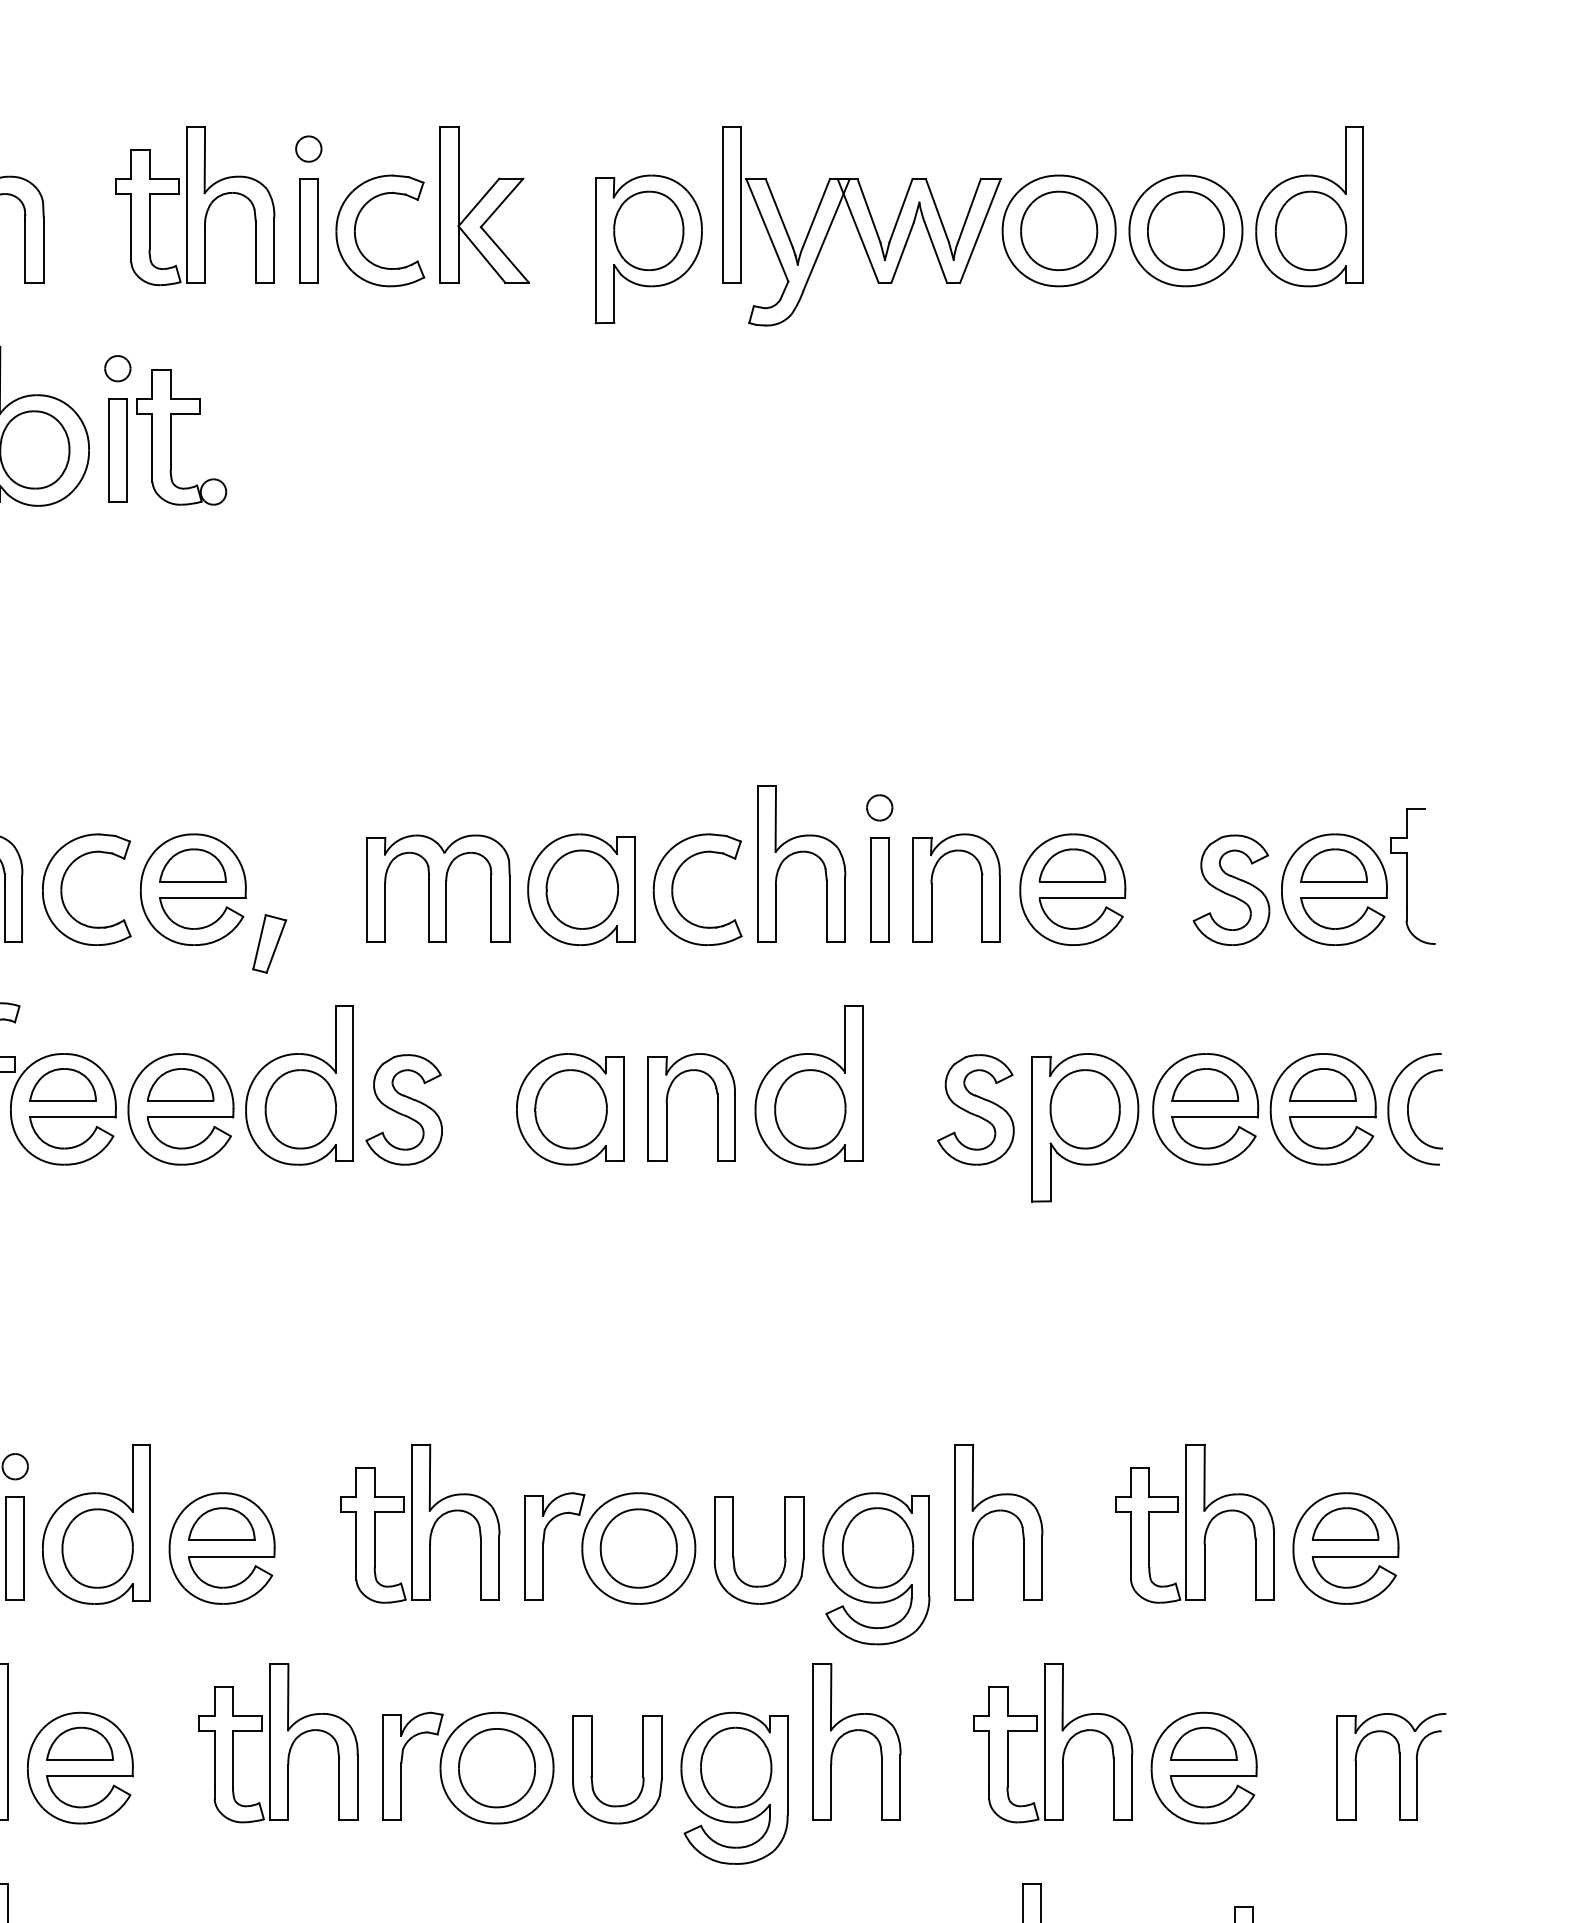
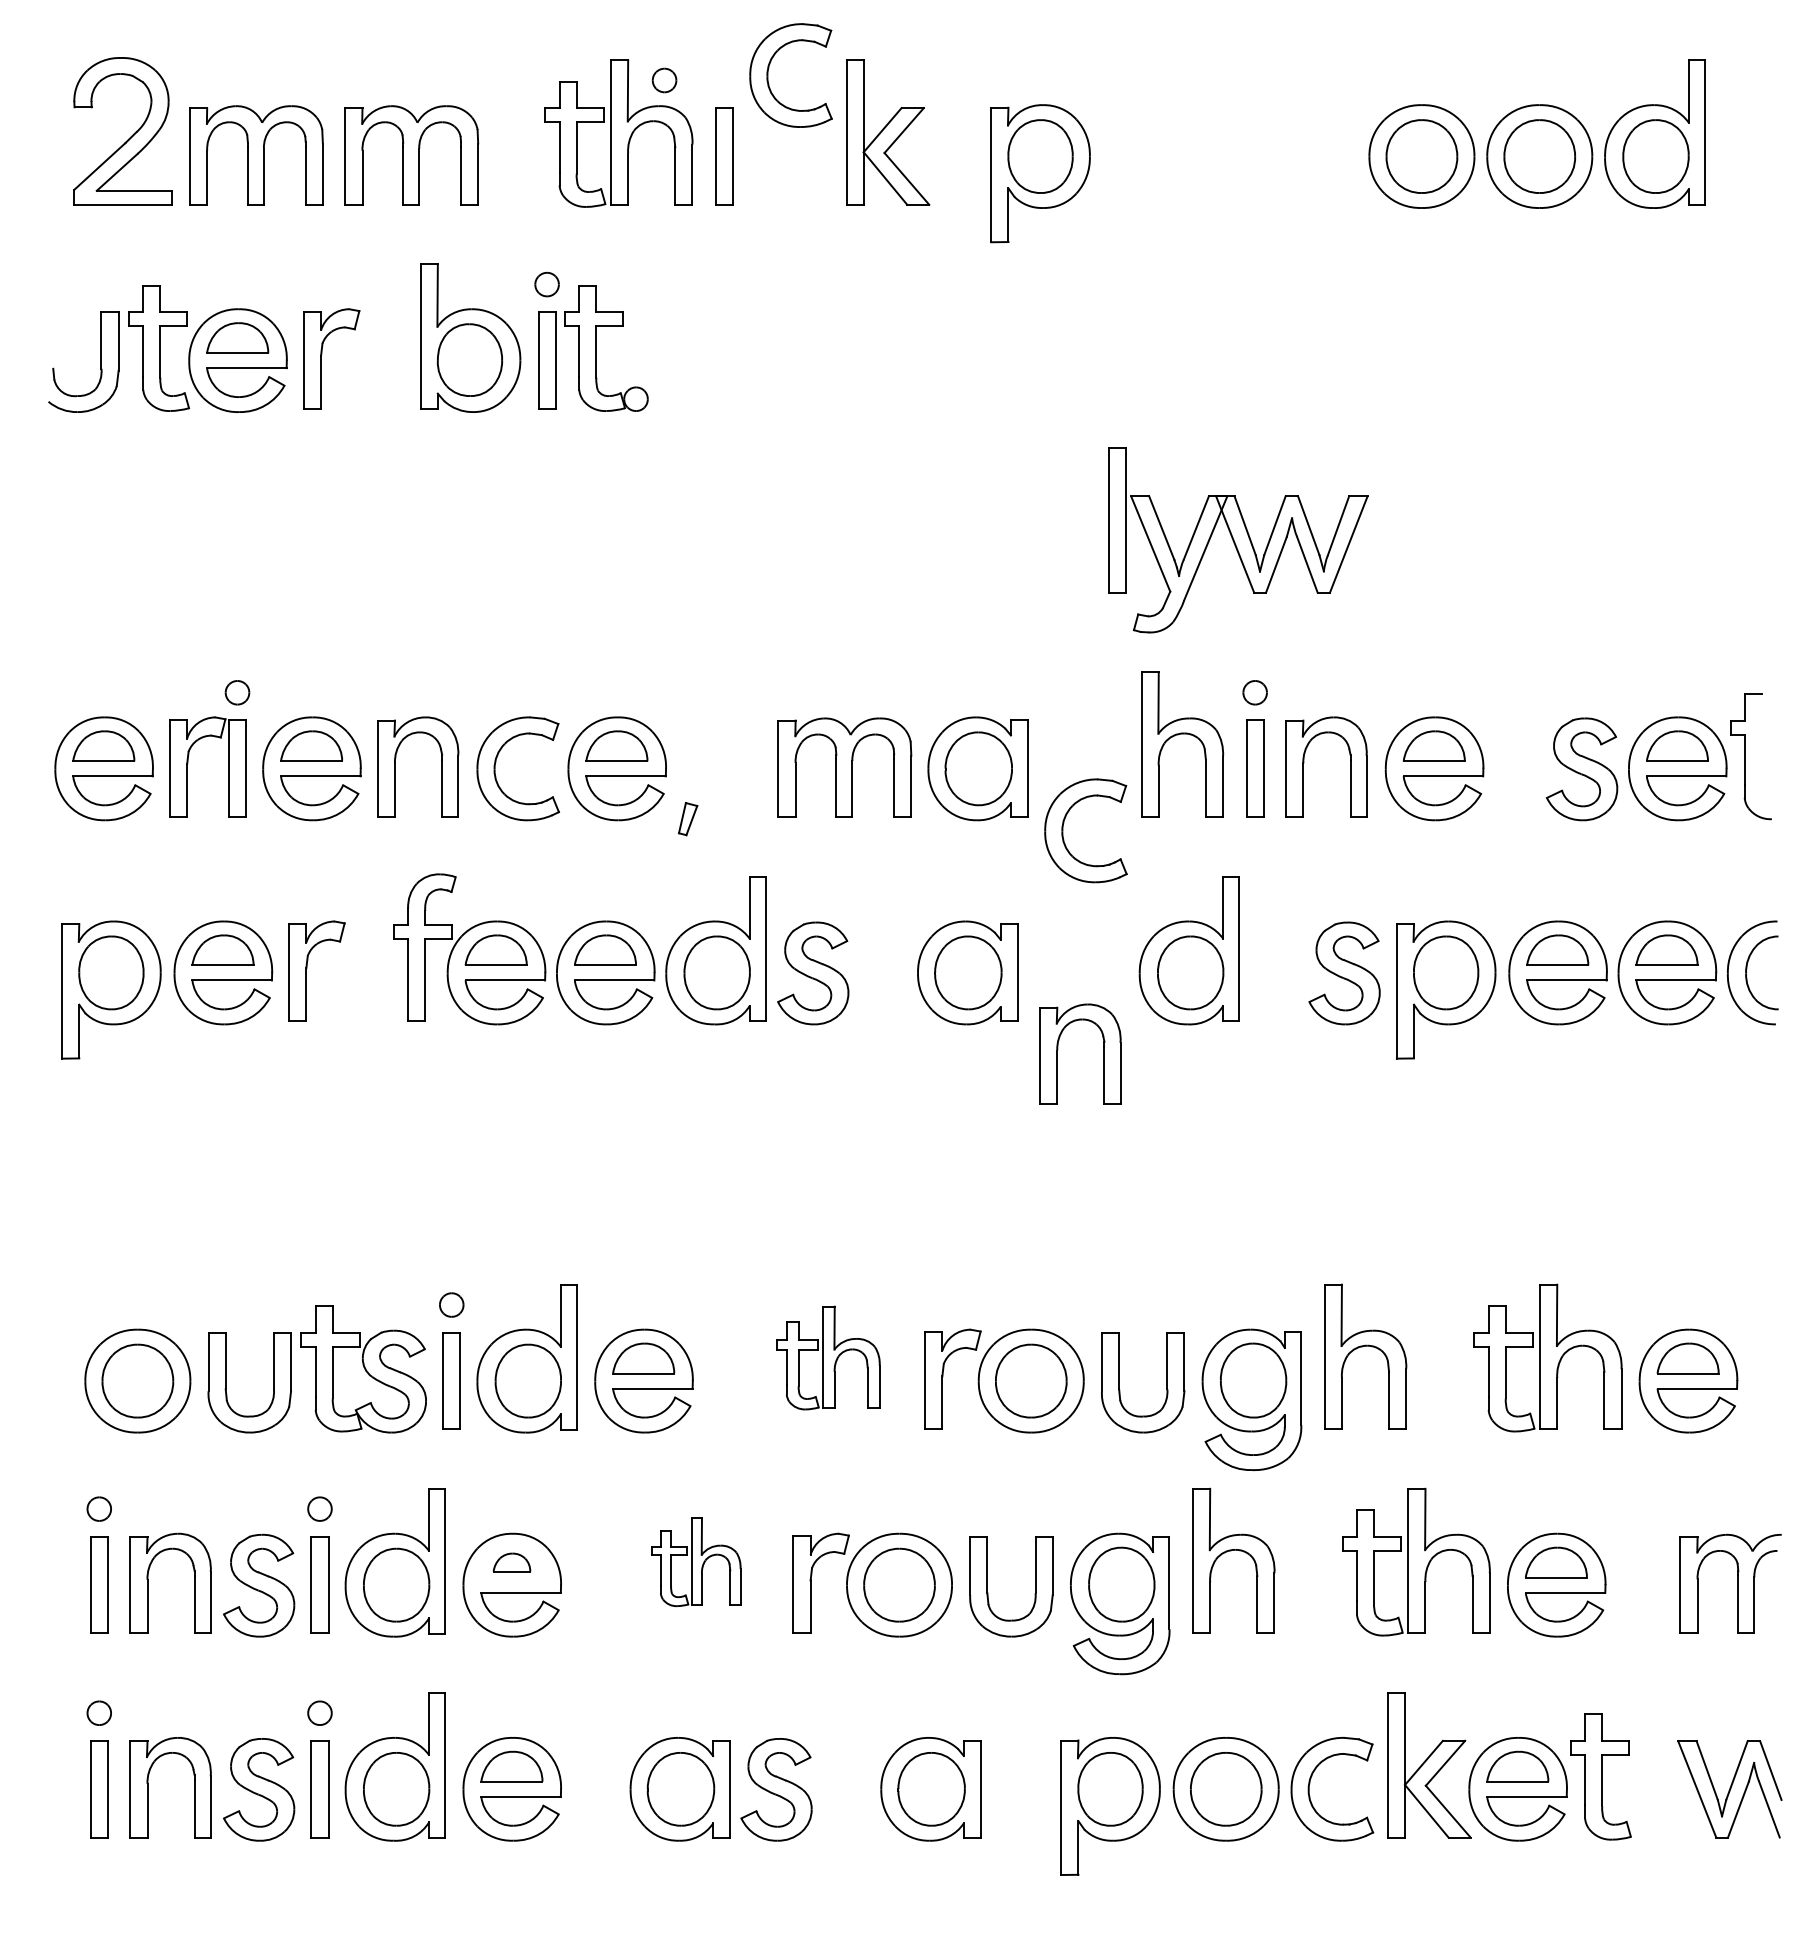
part: (308, 149) -> (664, 80), moved
part: (861, 226) -> (1238, 540), moved
part: (356, 230) -> (768, 75), moved
part: (673, 889) -> (1063, 830), moved
part: (268, 943) -> (687, 818), size x0.6
part: (668, 1103) -> (1058, 1050), moved
part: (420, 1523) -> (828, 1357), size x0.7
part: (278, 1742) -> (696, 1561), size x0.6
part: (79, 1743) -> (511, 1562), size x0.6

